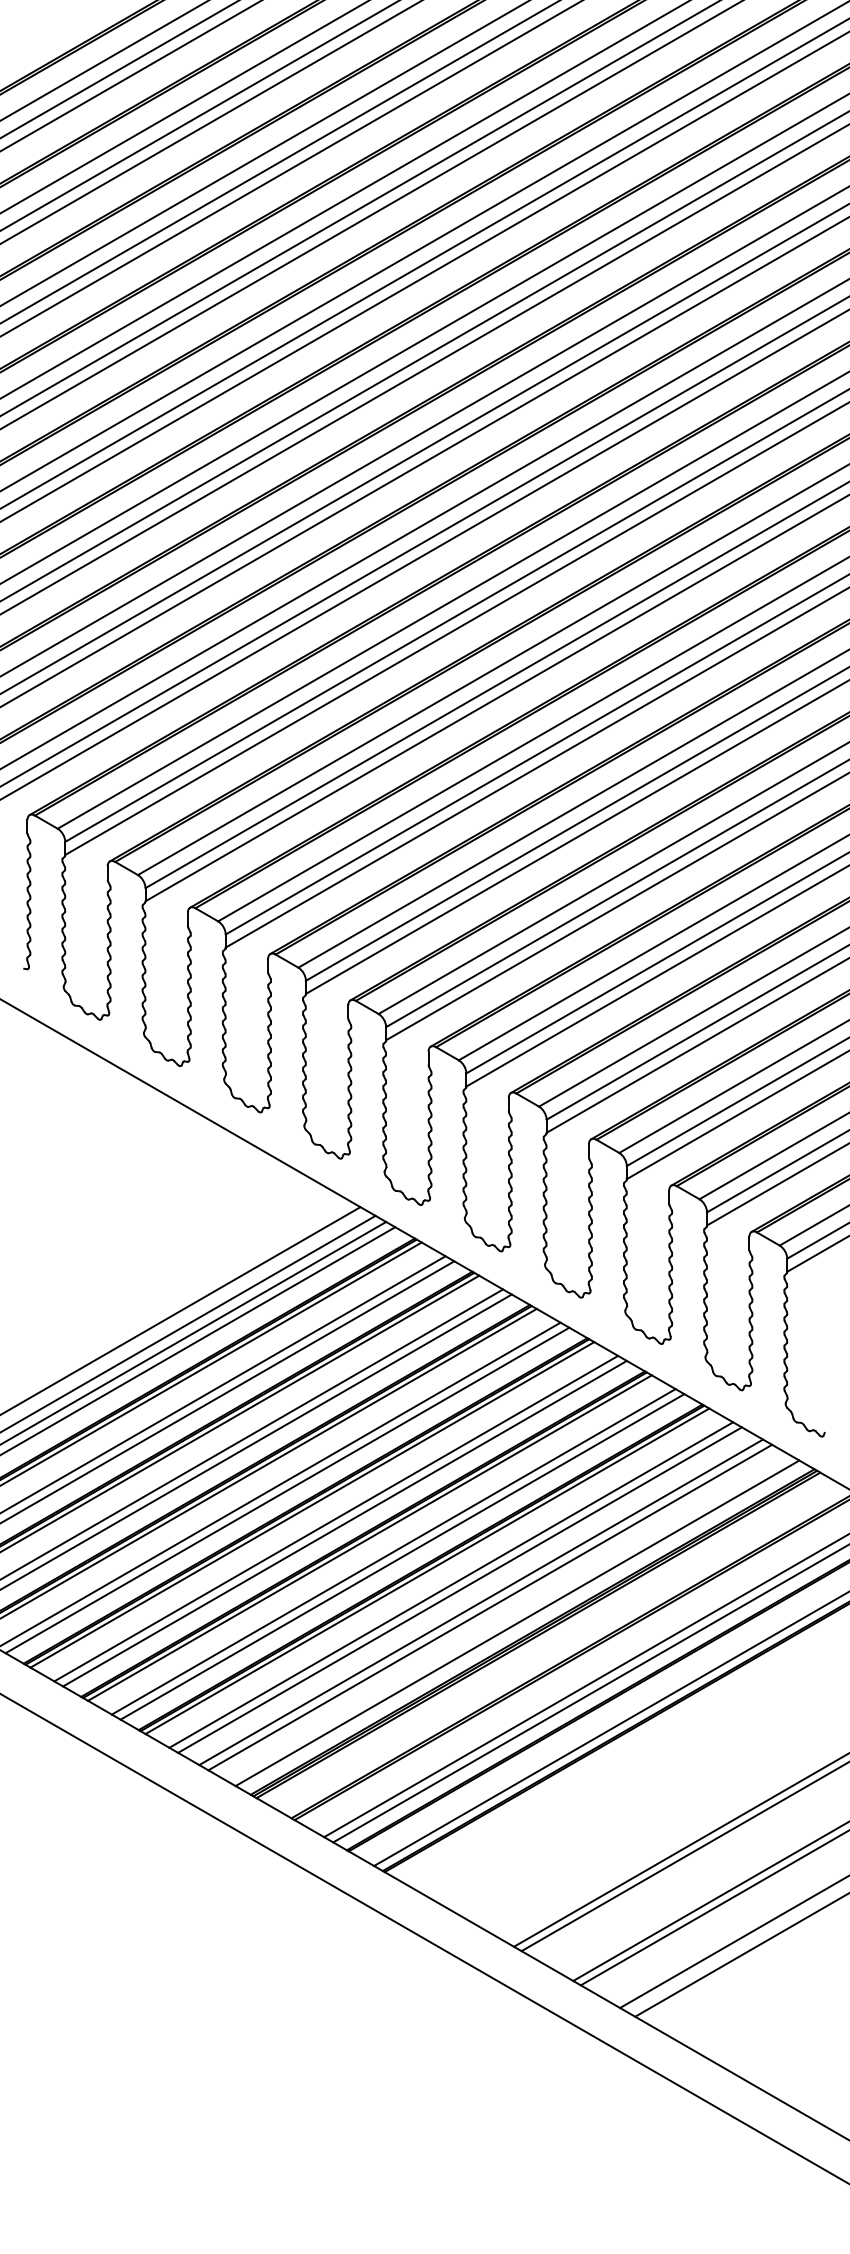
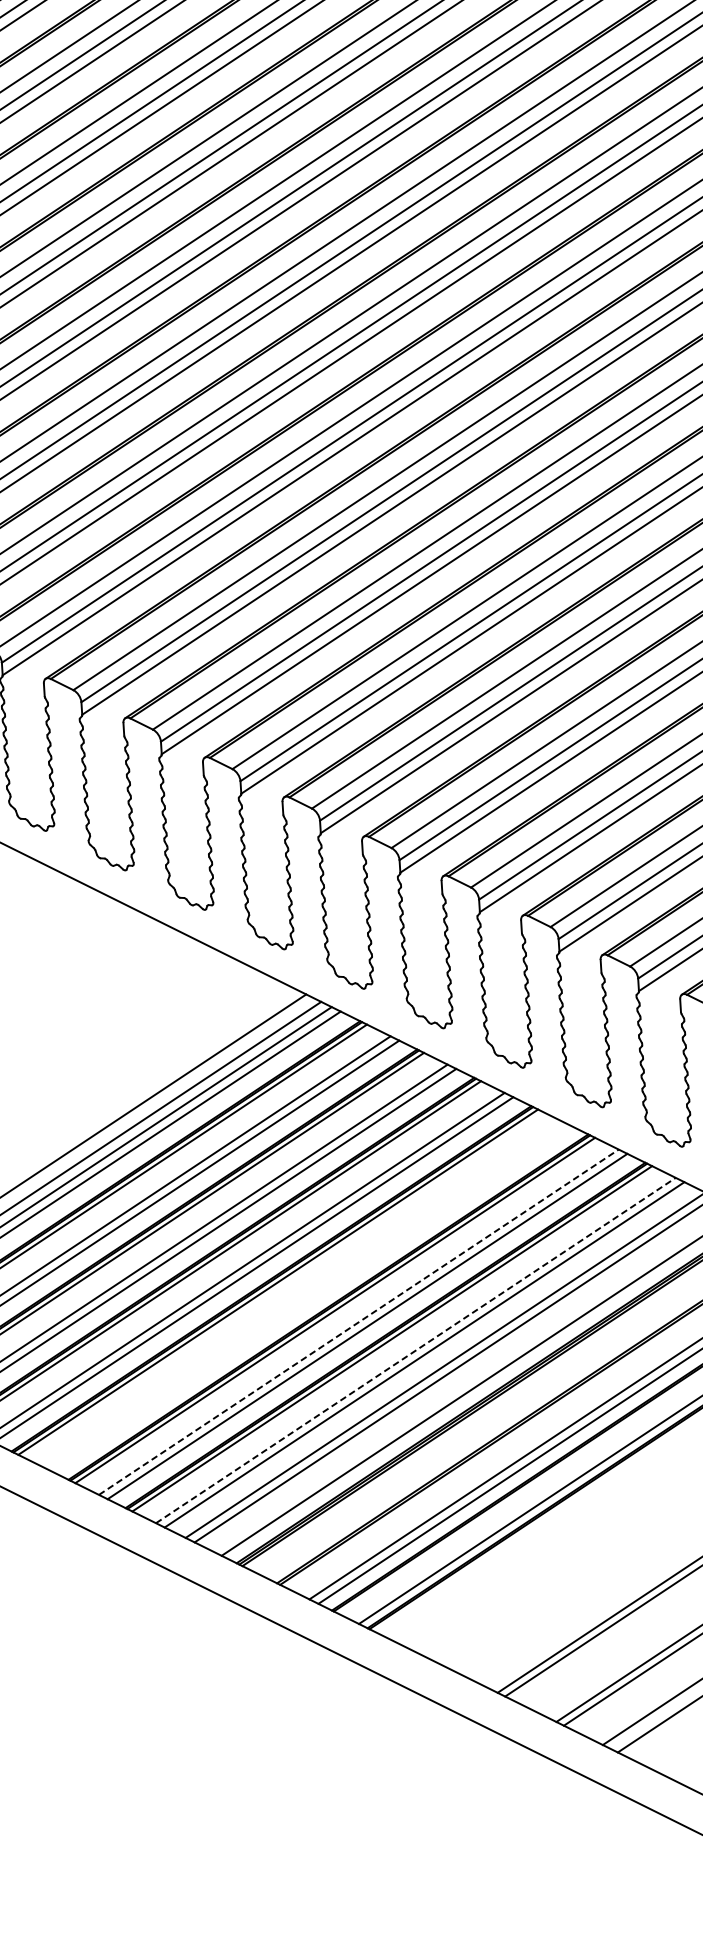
line: (336, 1518) -> (302, 1293), removed
line: (344, 1523) -> (310, 1298), removed
line: (394, 1551) -> (359, 1321), solid -> dashed
line: (451, 1584) -> (416, 1349), solid -> dashed

